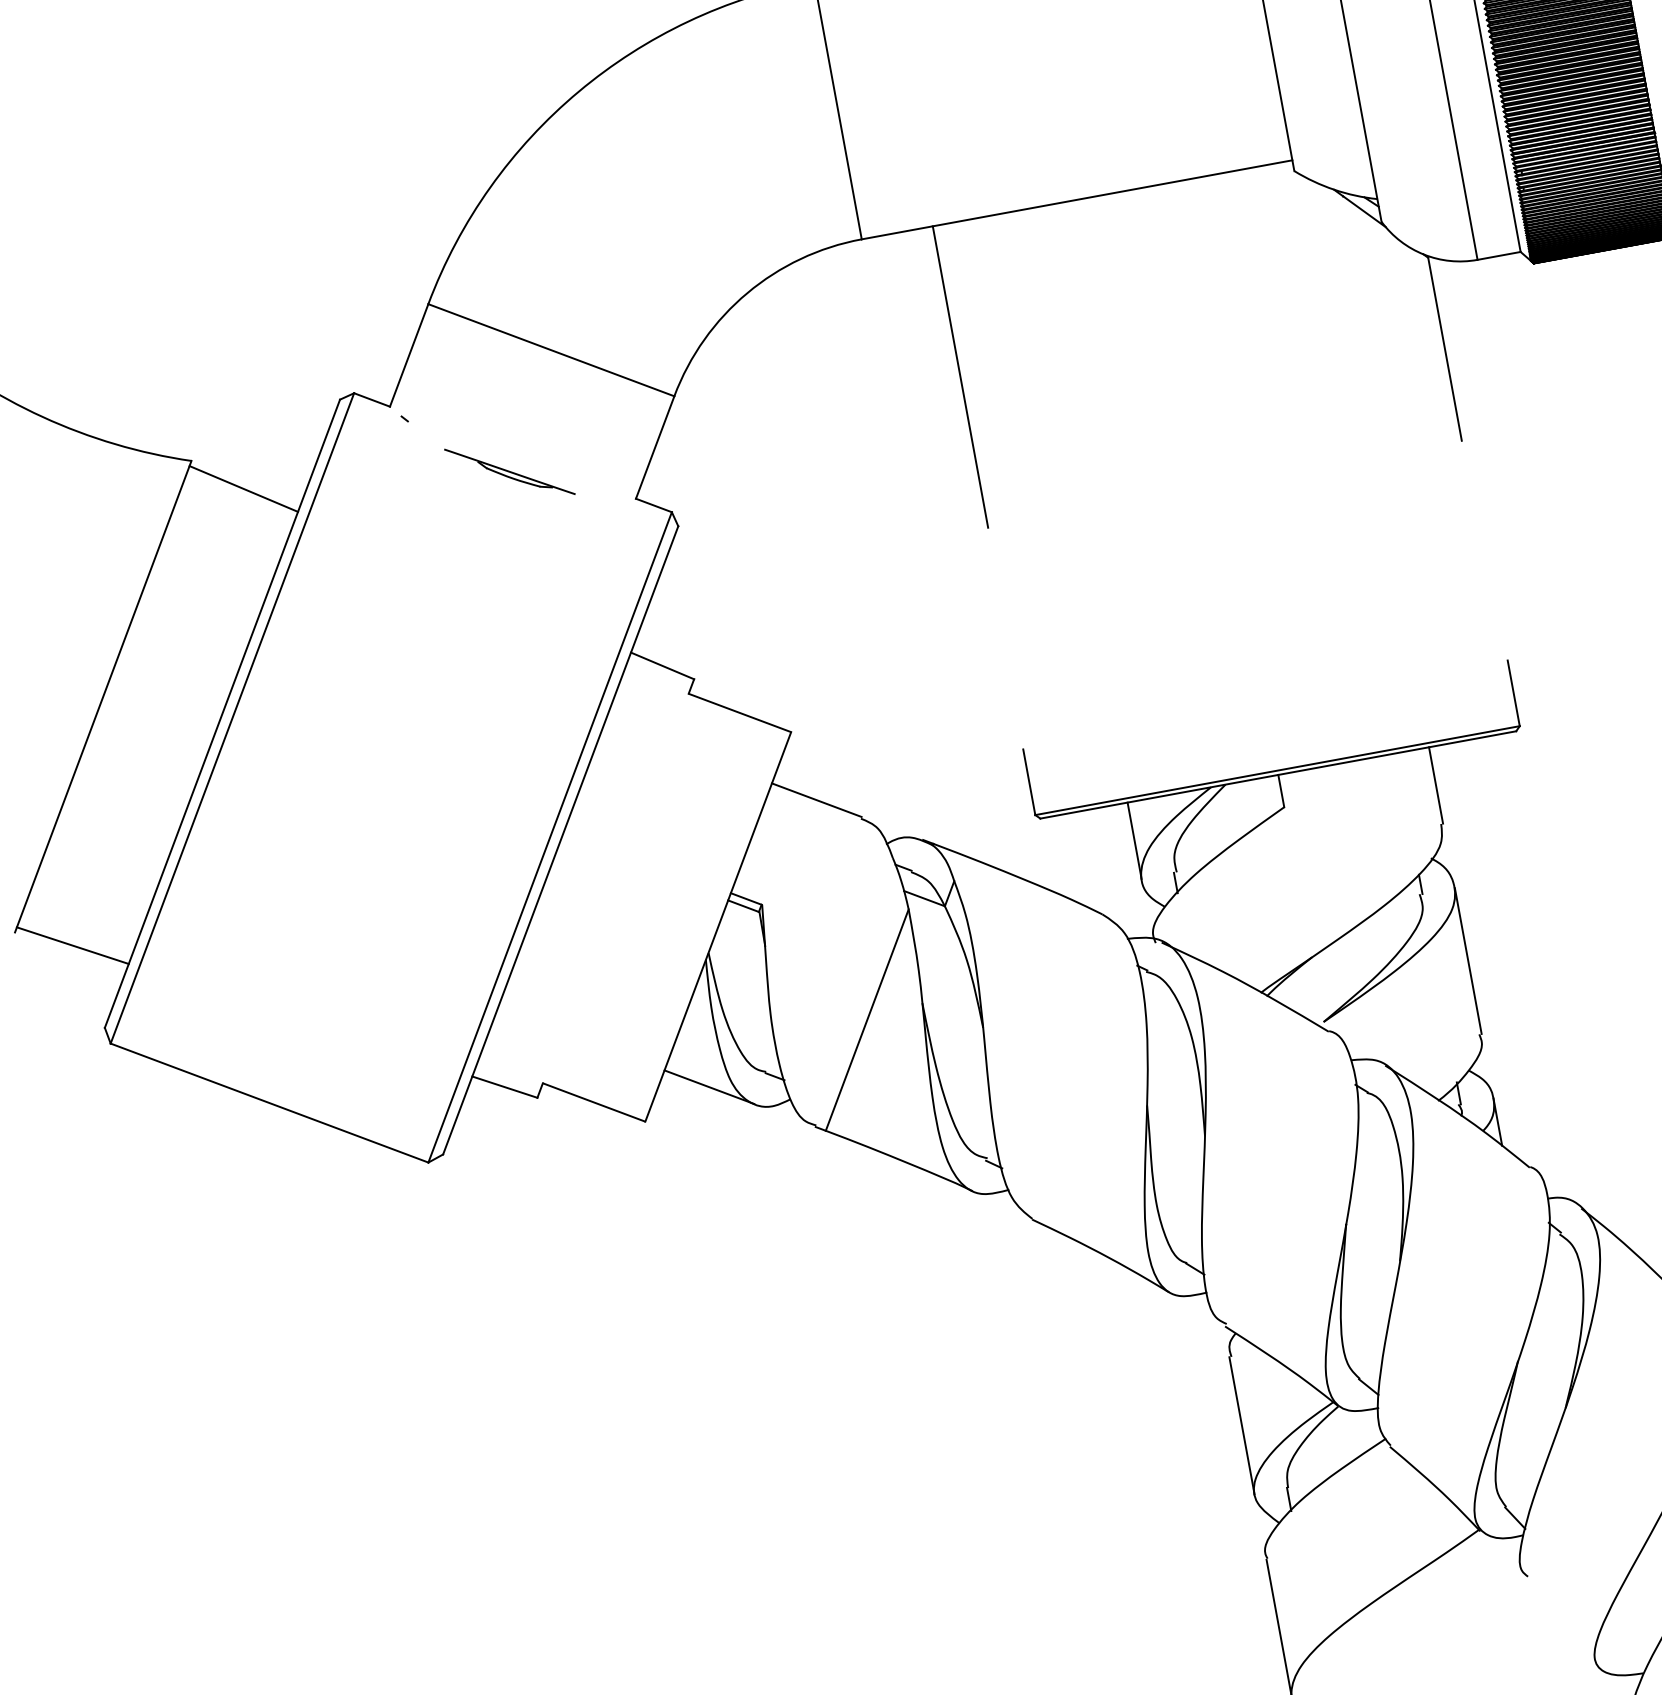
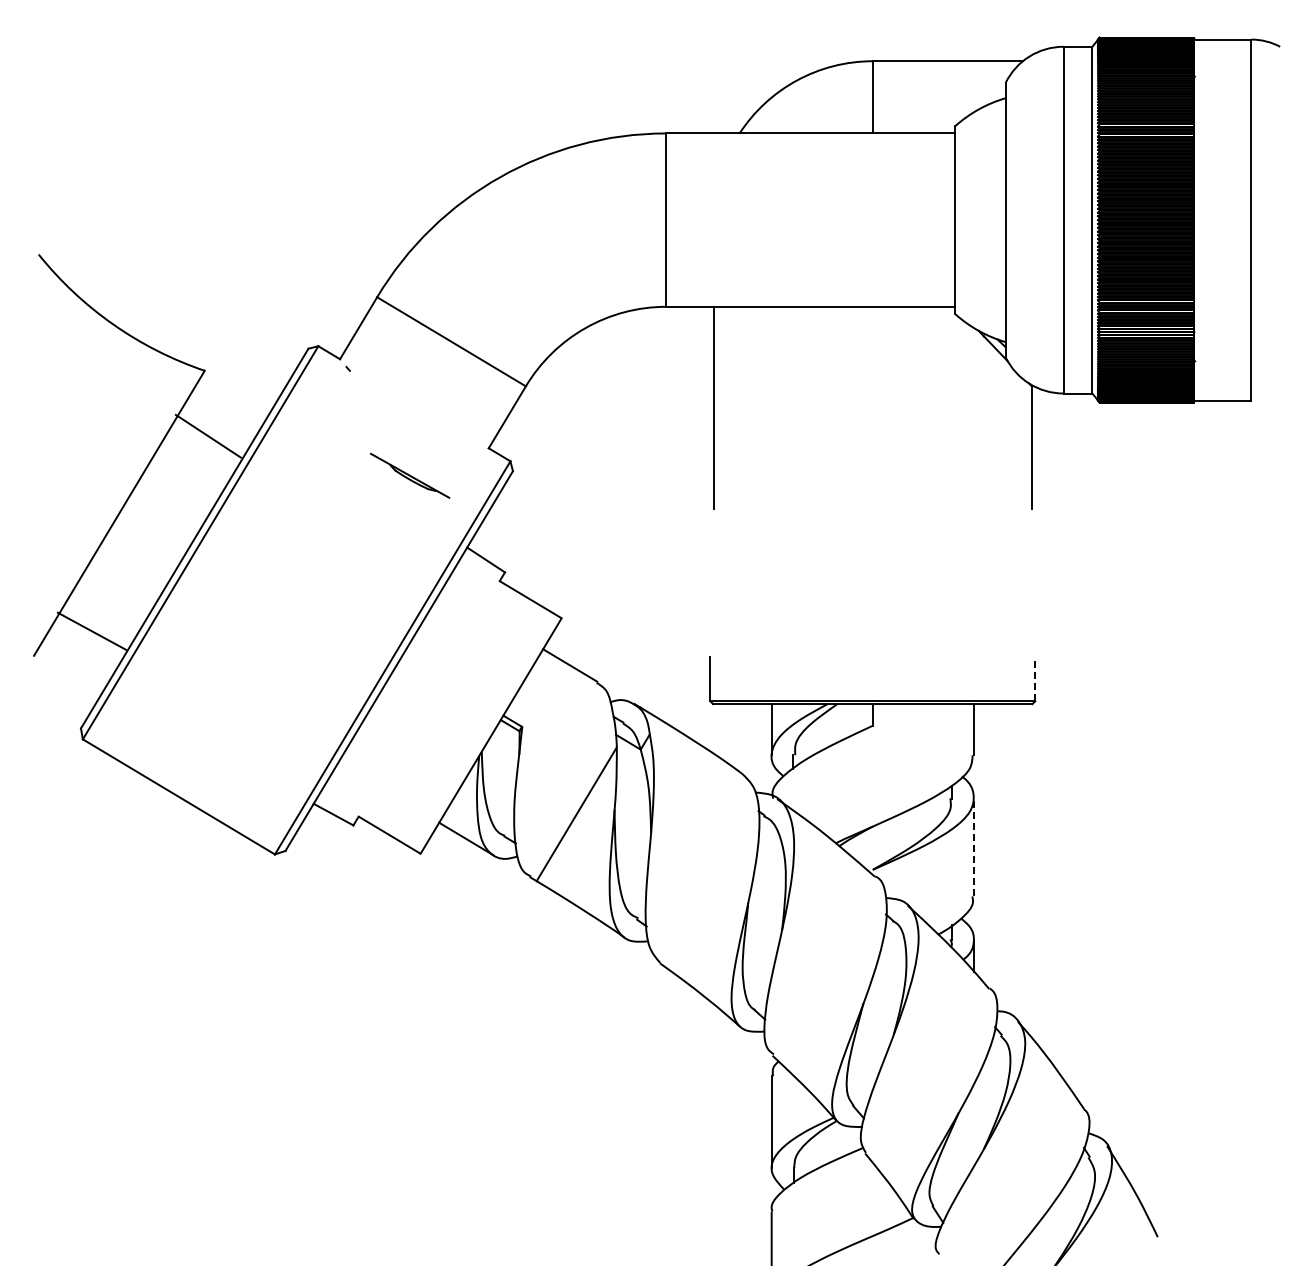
part: (510, 471) -> (410, 475), moved
line: (242, 488) -> (207, 435), moved
line: (1513, 692) -> (1035, 678), solid -> dashed
line: (71, 944) -> (91, 630), moved
line: (1467, 961) -> (973, 847), solid -> dashed

